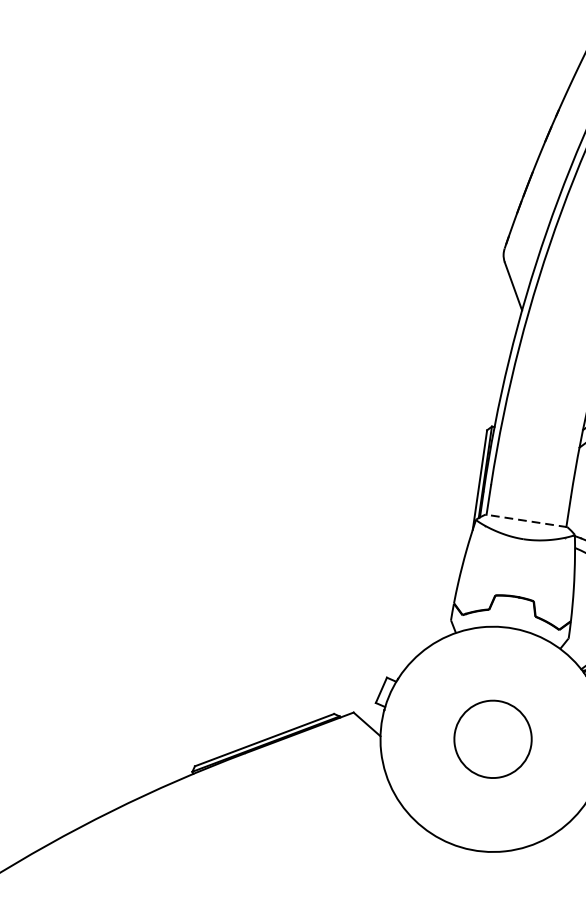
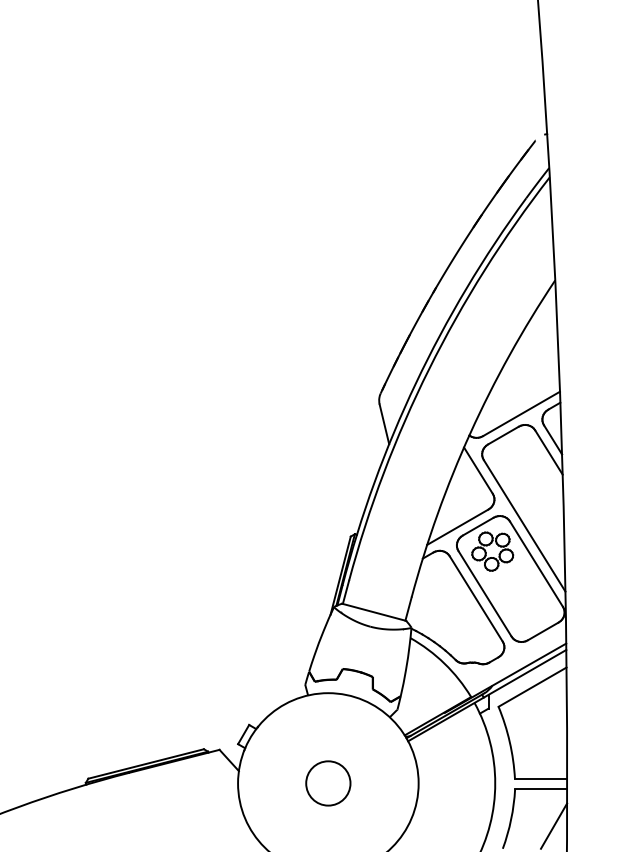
line: (525, 521) -> (373, 612), dashed -> solid
circle: (493, 739) -> (328, 783), size x0.71

